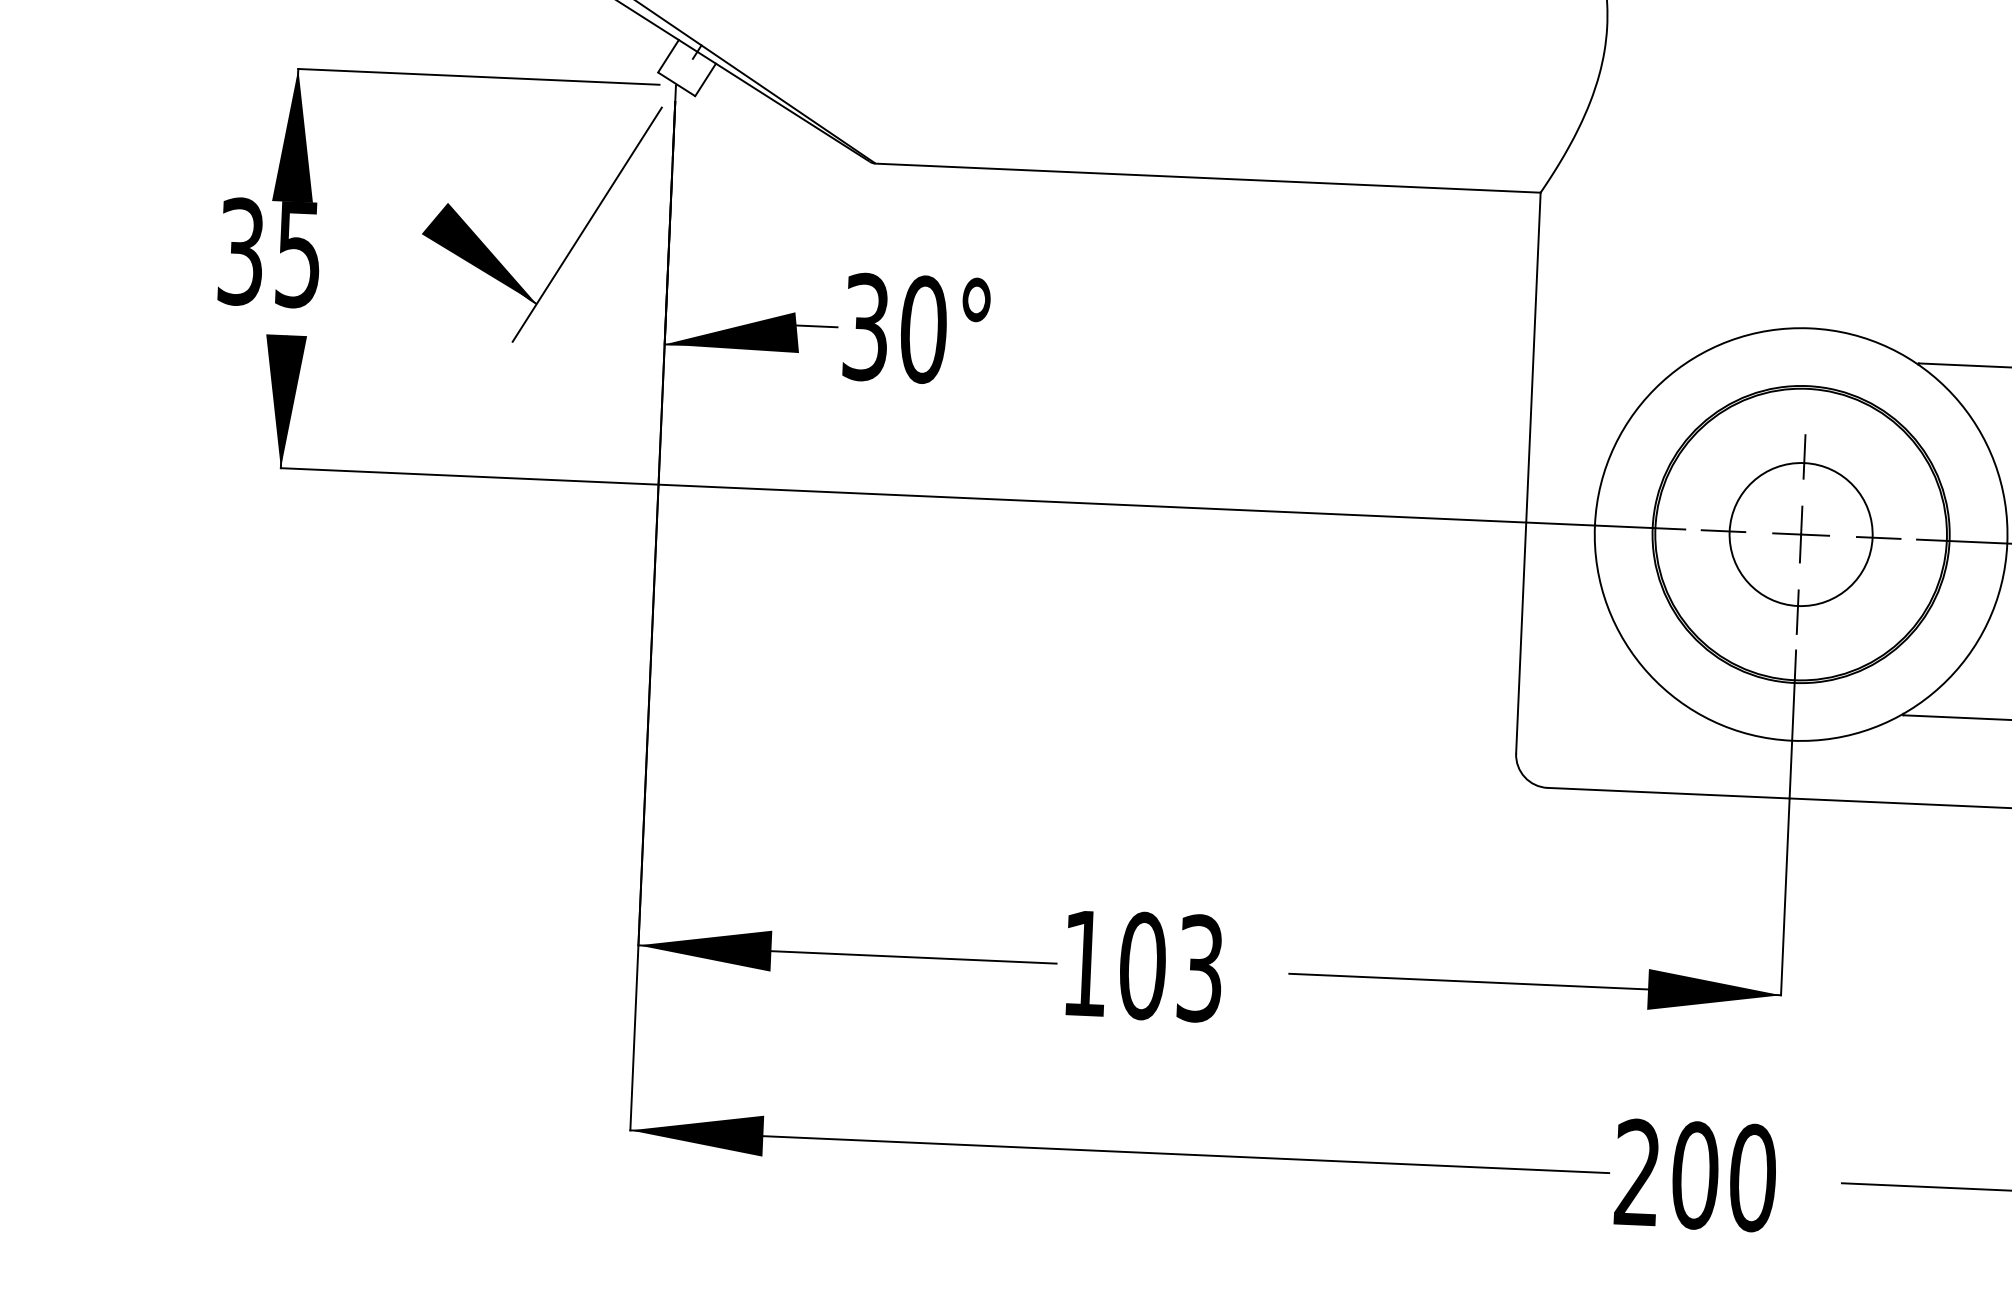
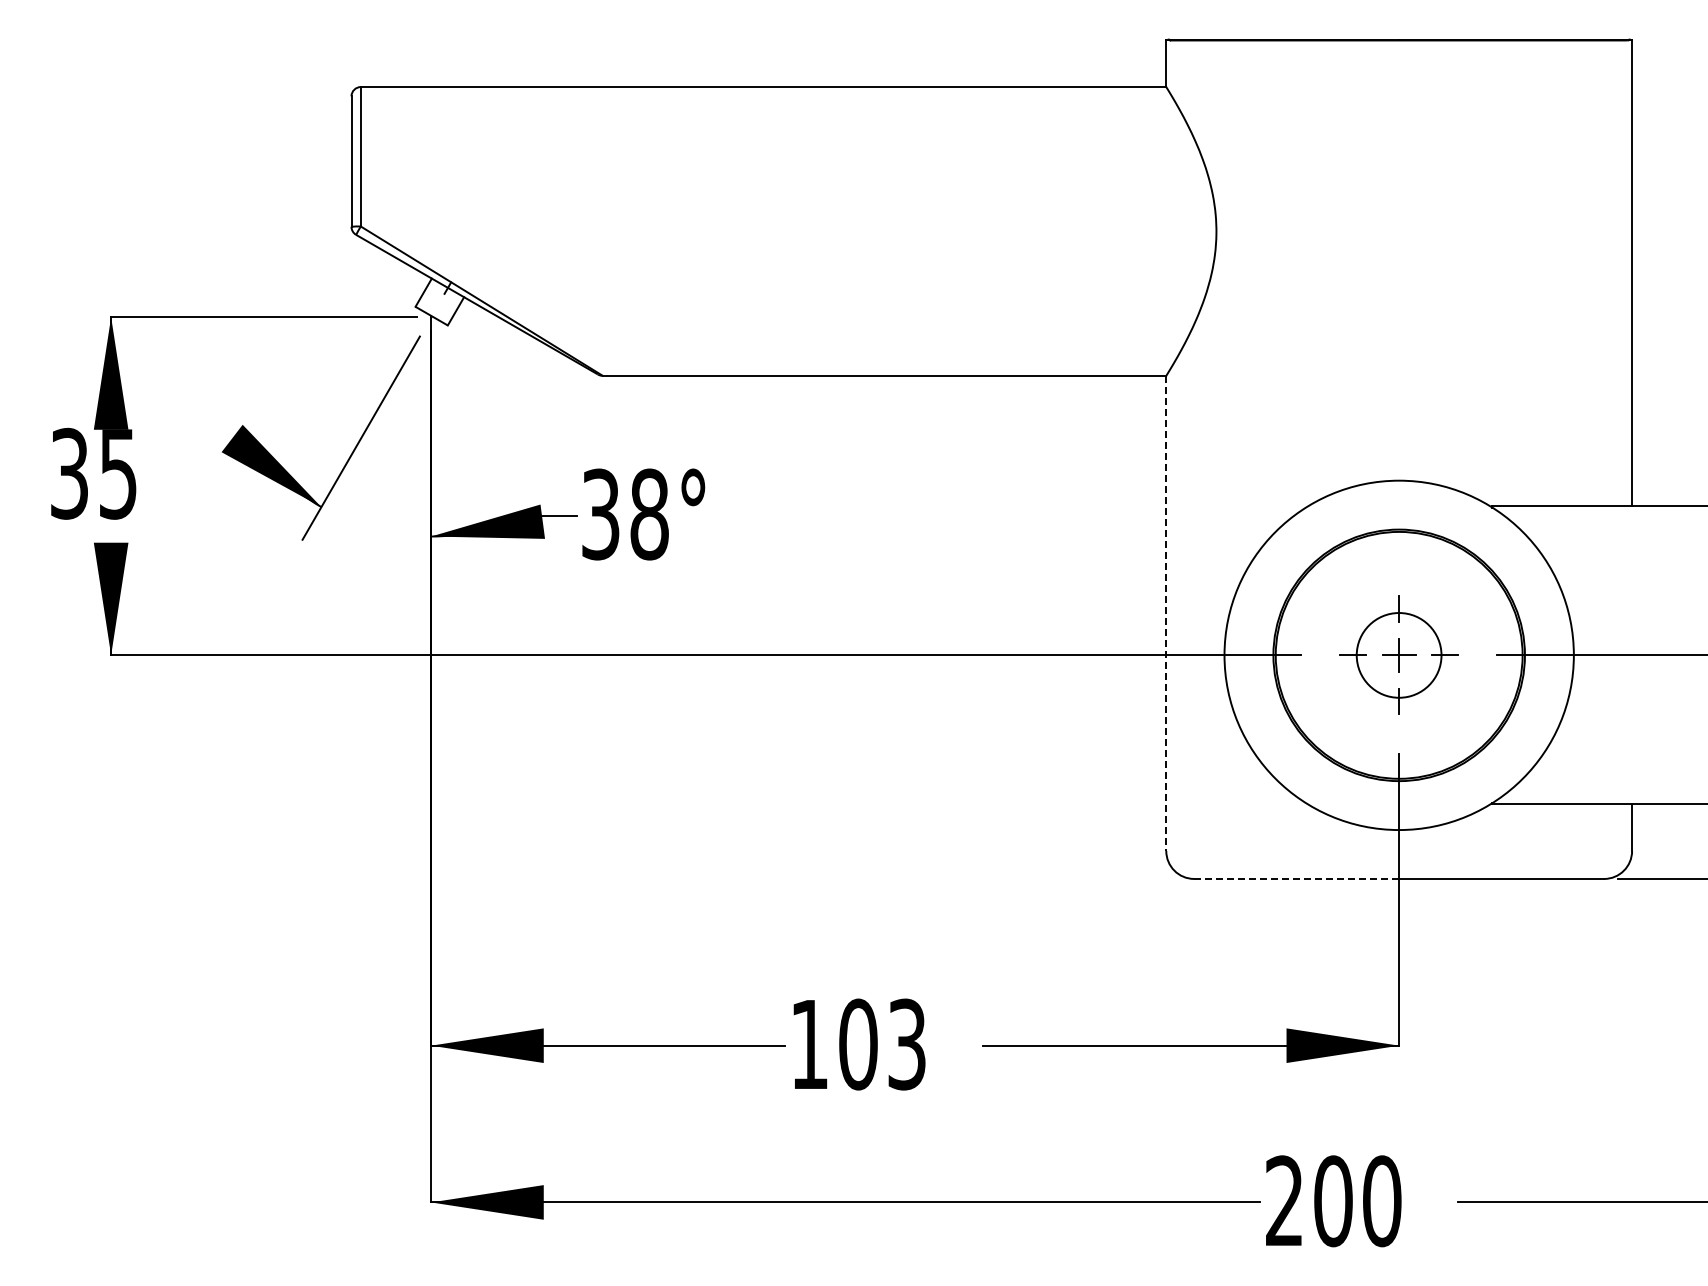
text: (923, 329) -> (649, 514), 30° -> 38°
line: (1528, 473) -> (1166, 613), solid -> dashed
part: (1800, 534) -> (1398, 655), size x0.7
line: (1669, 792) -> (1297, 878), solid -> dashed

